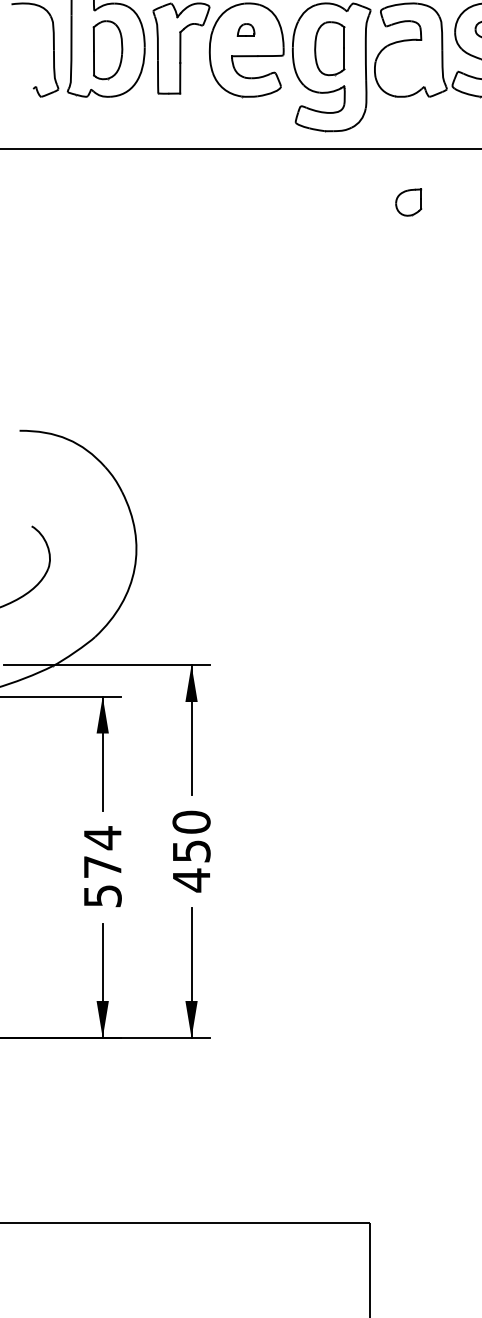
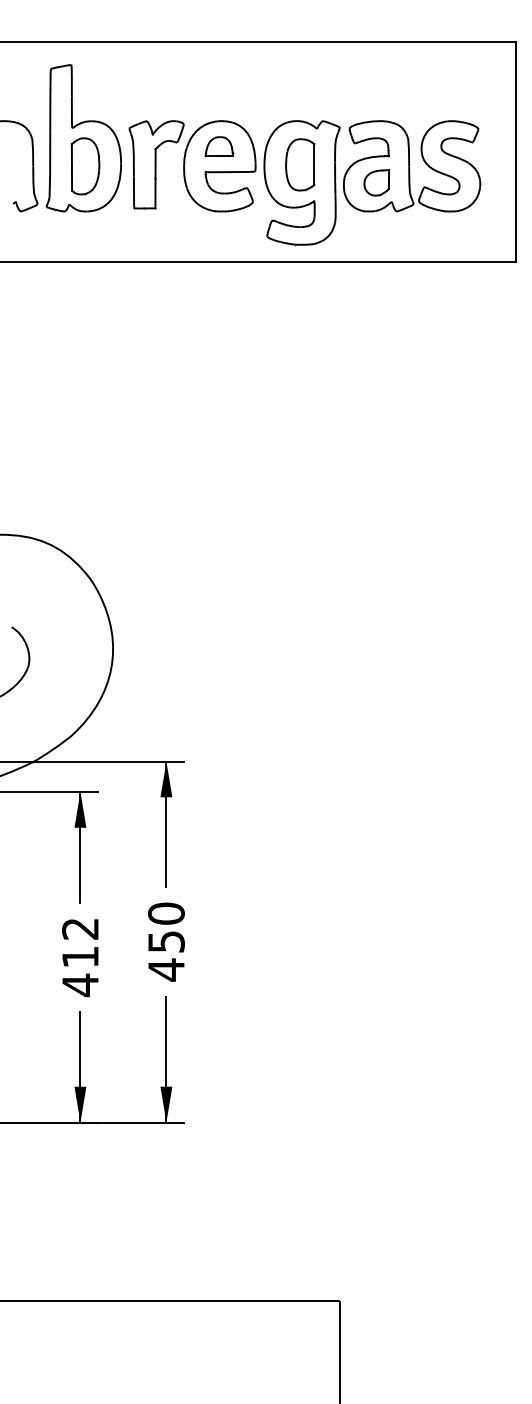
part: (246, 29) -> (219, 146), size x1.67
part: (408, 202) -> (376, 182), moved
text: (102, 867) -> (80, 957), 574 -> 412

